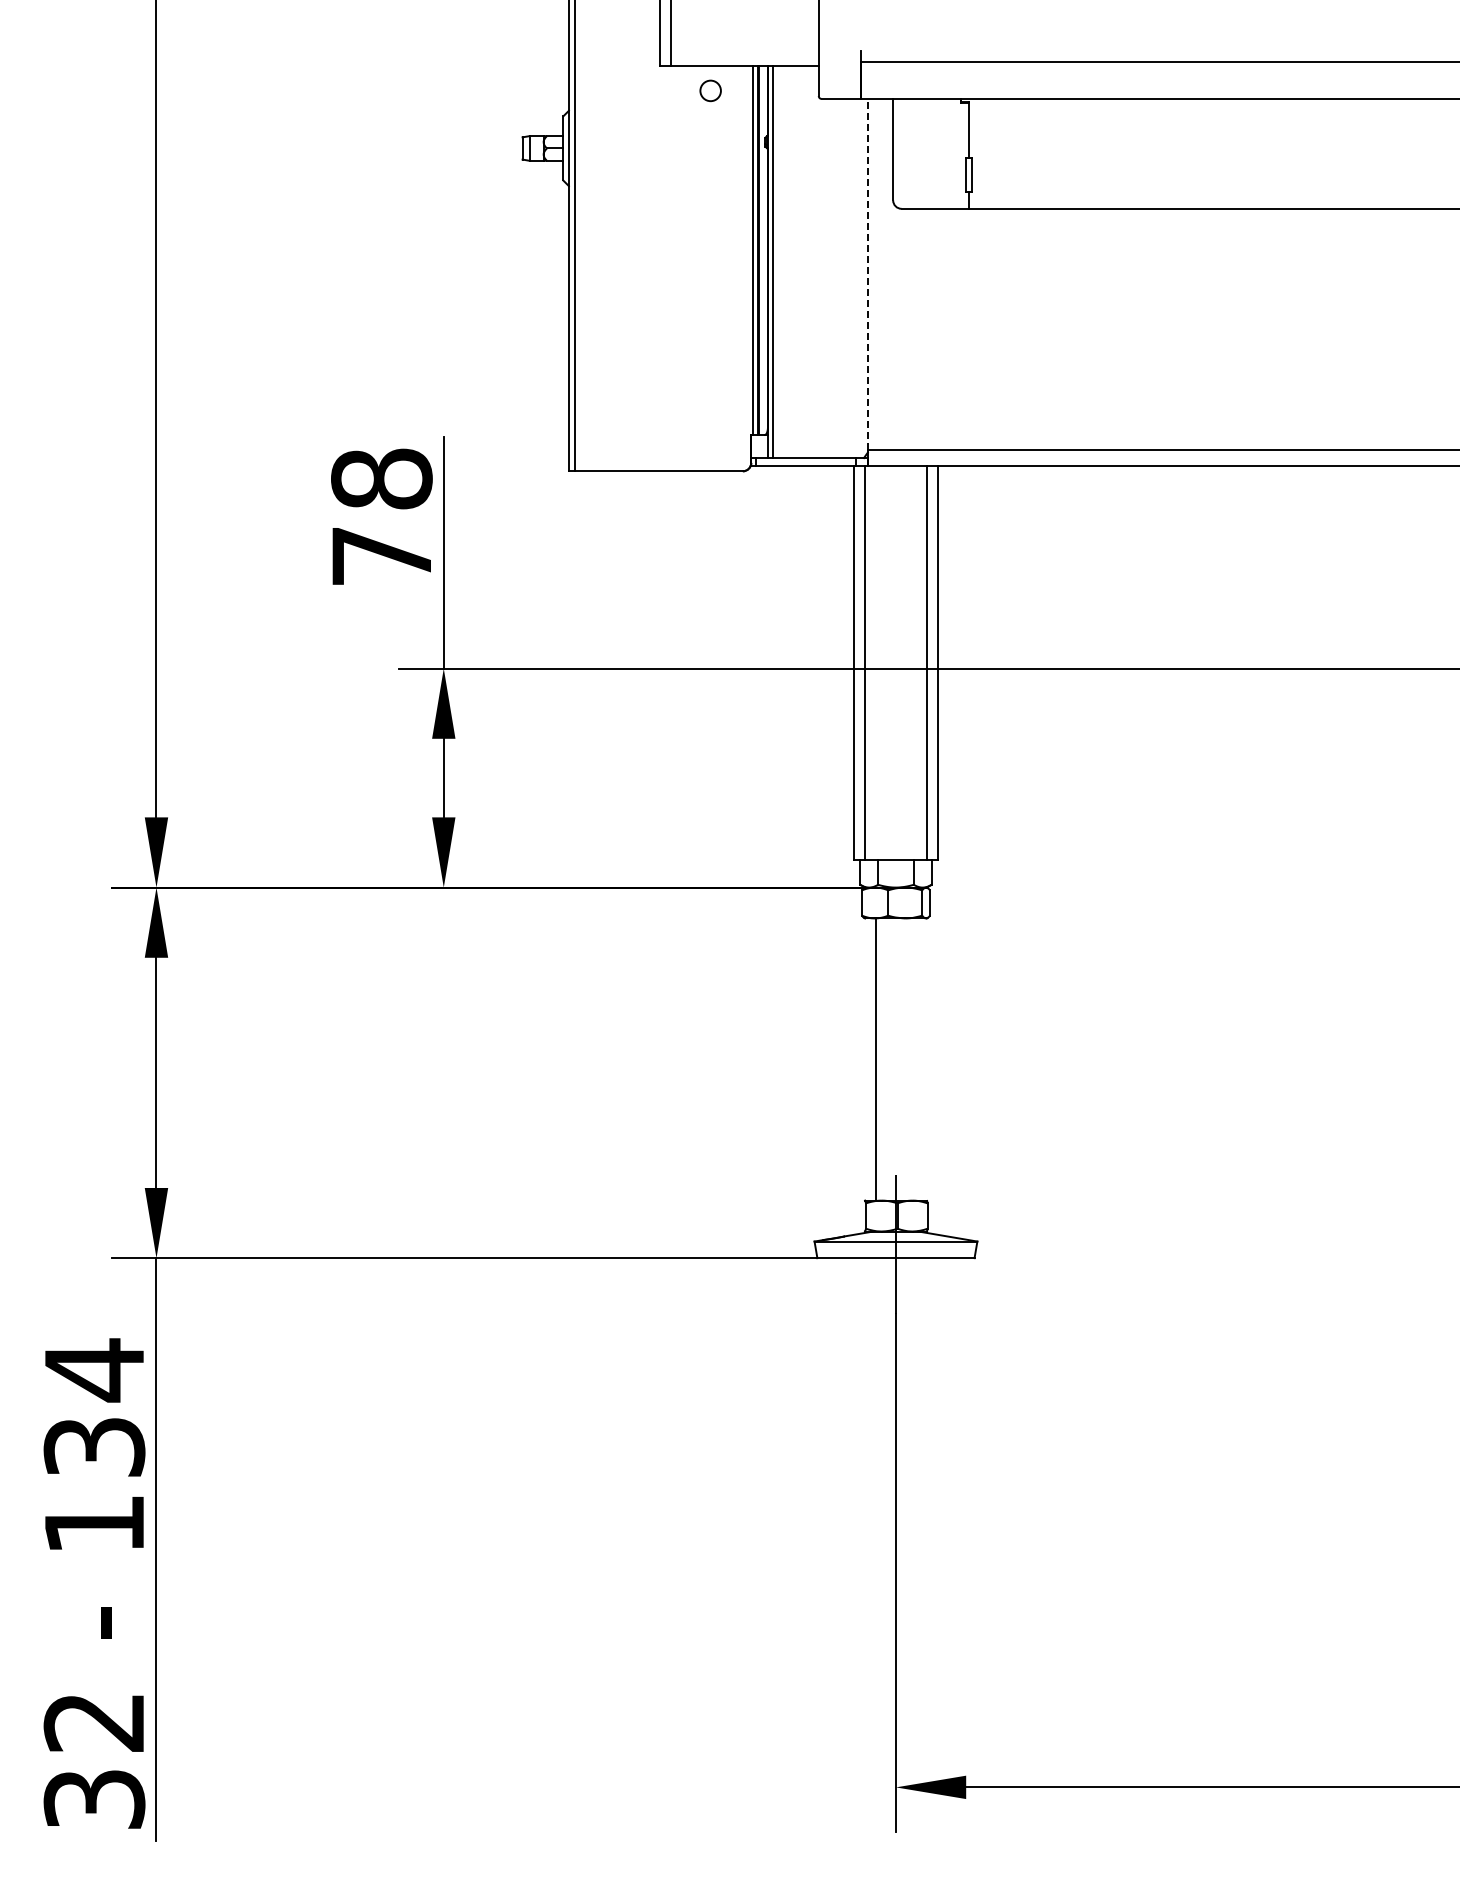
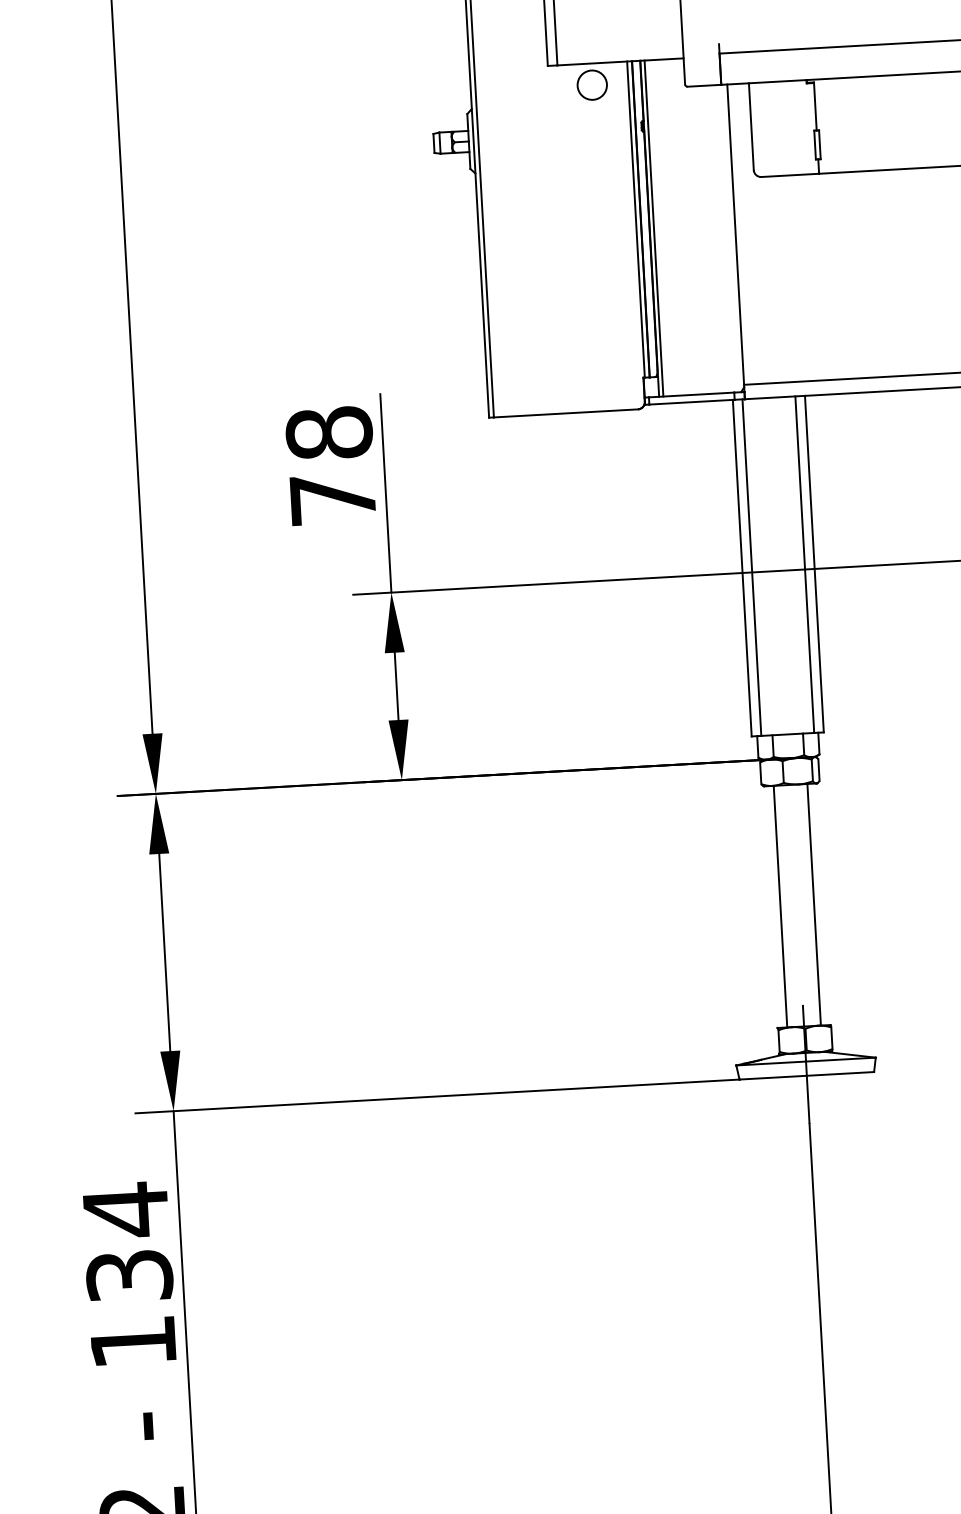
circle: (710, 90) -> (592, 84), size x1.67
line: (867, 273) -> (735, 234), dashed -> solid
line: (915, 1059) -> (814, 904), added

